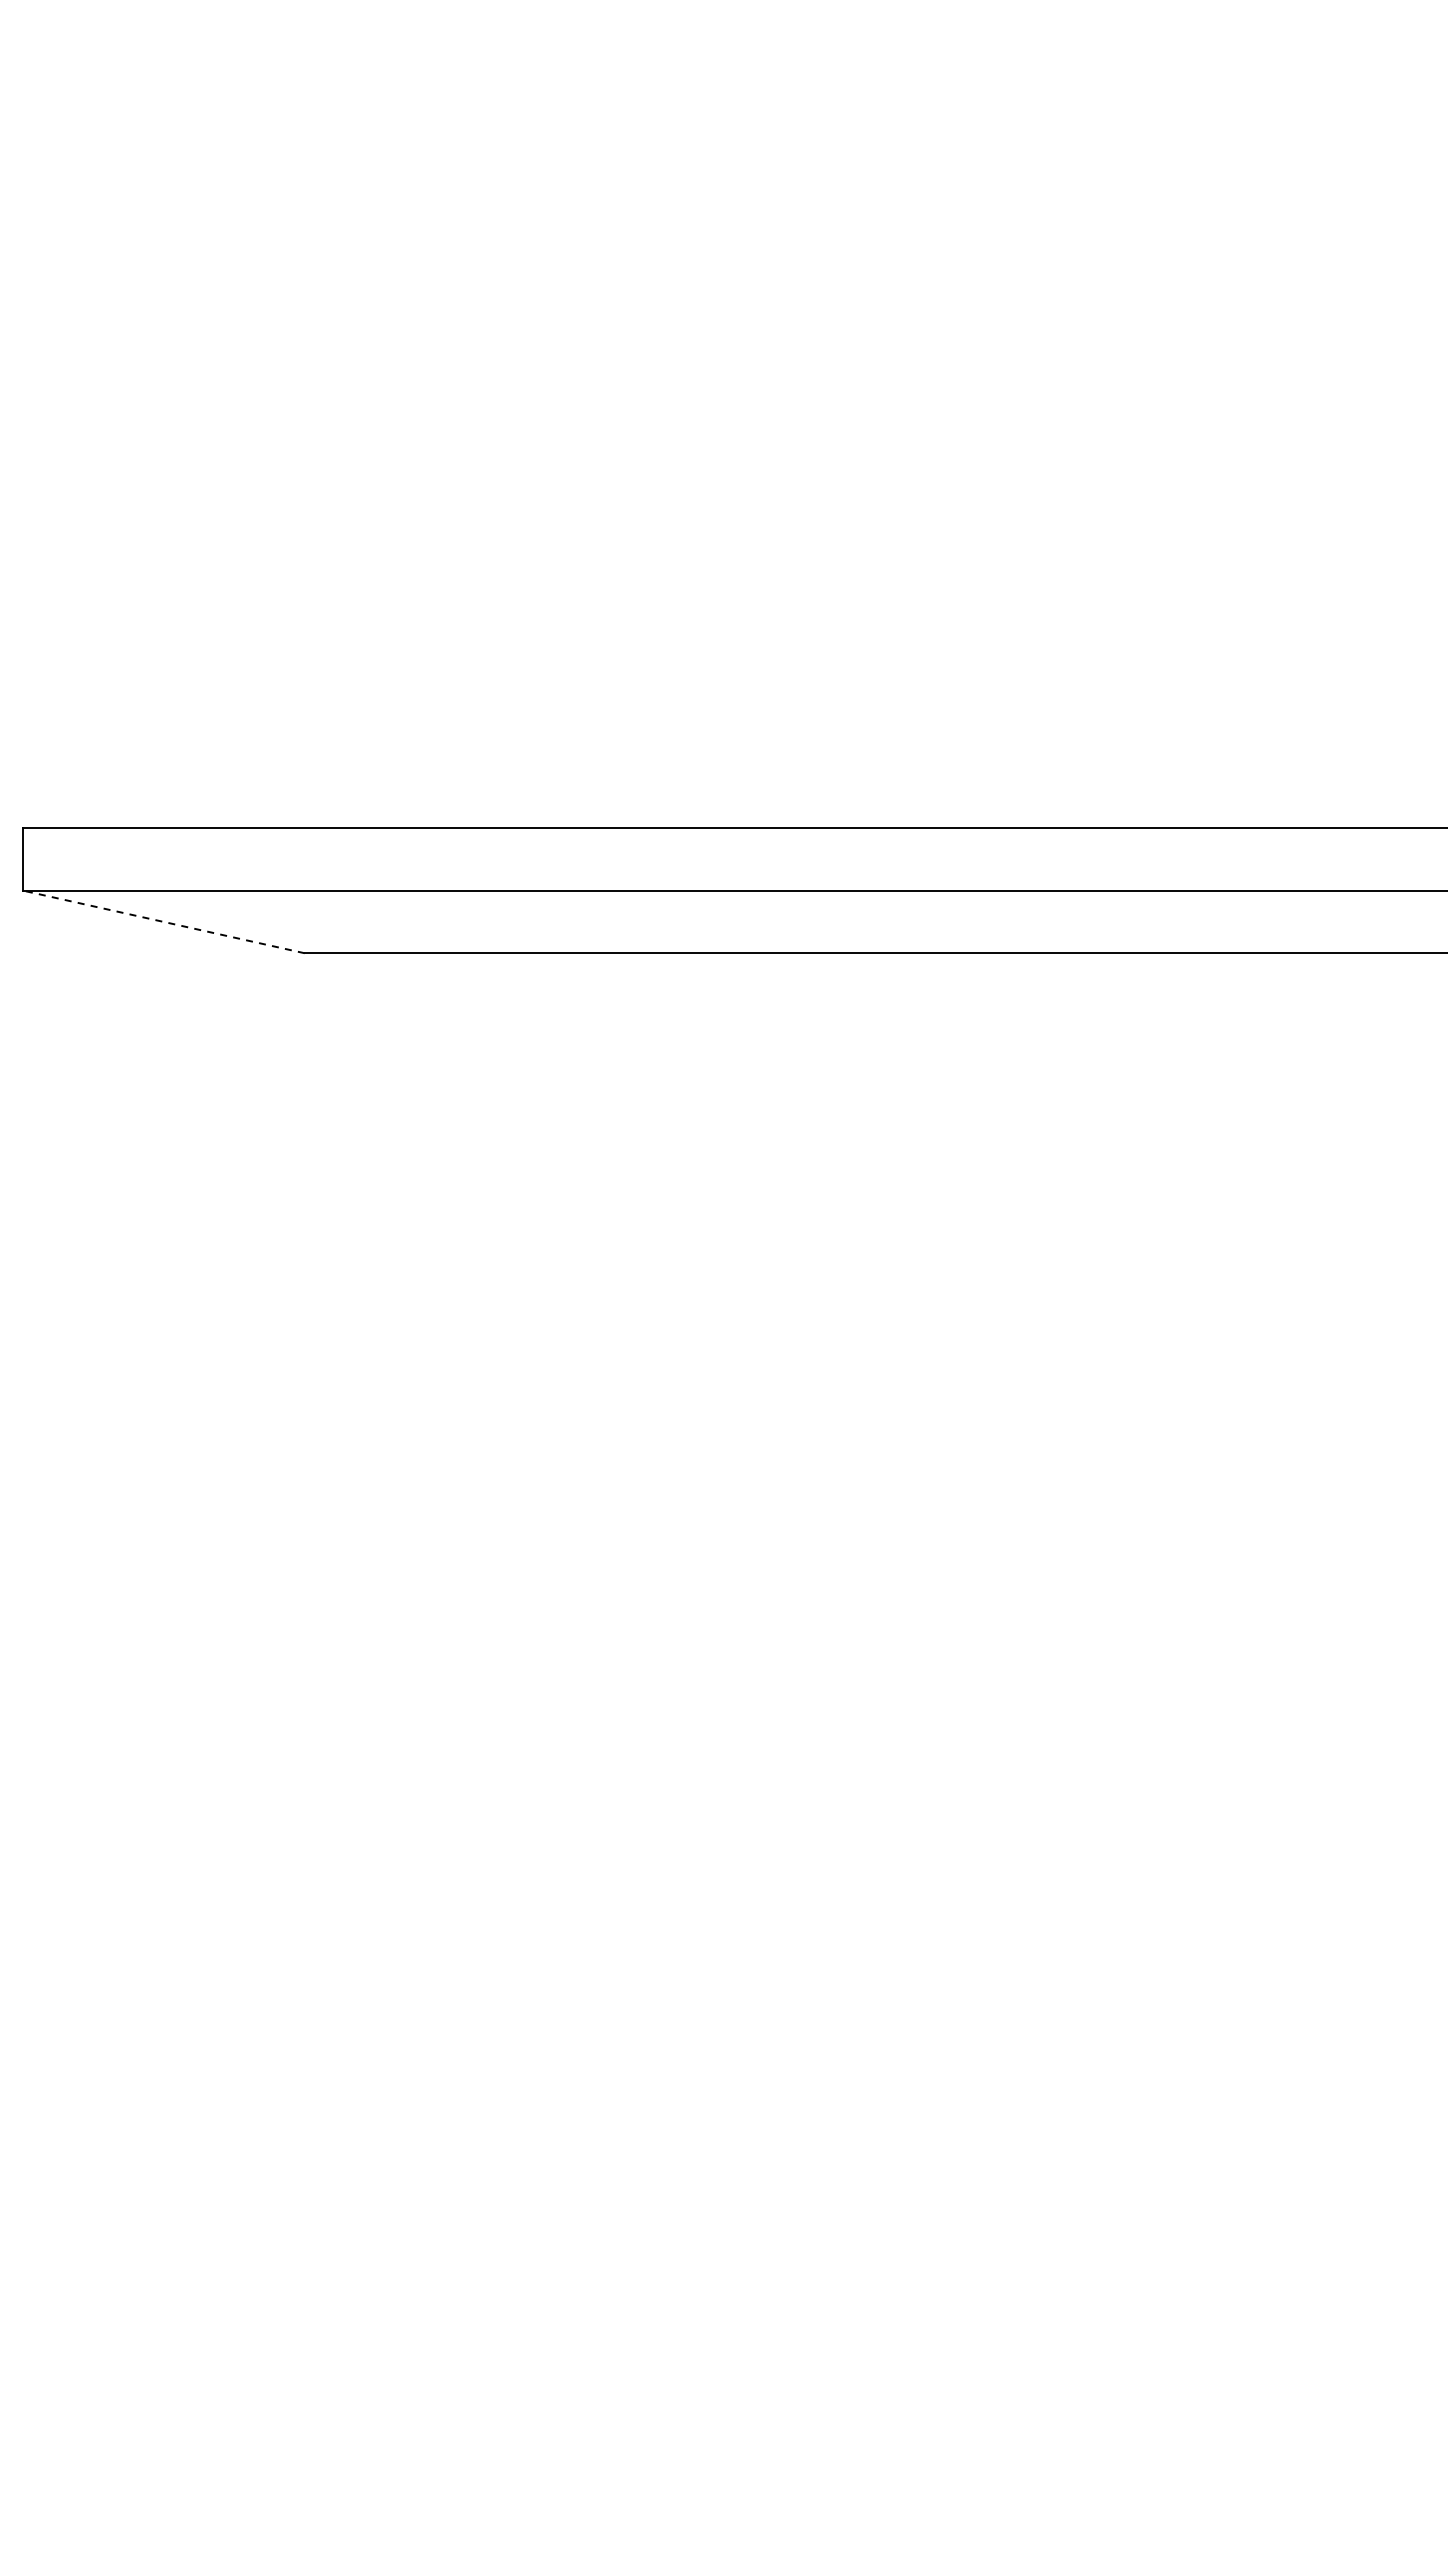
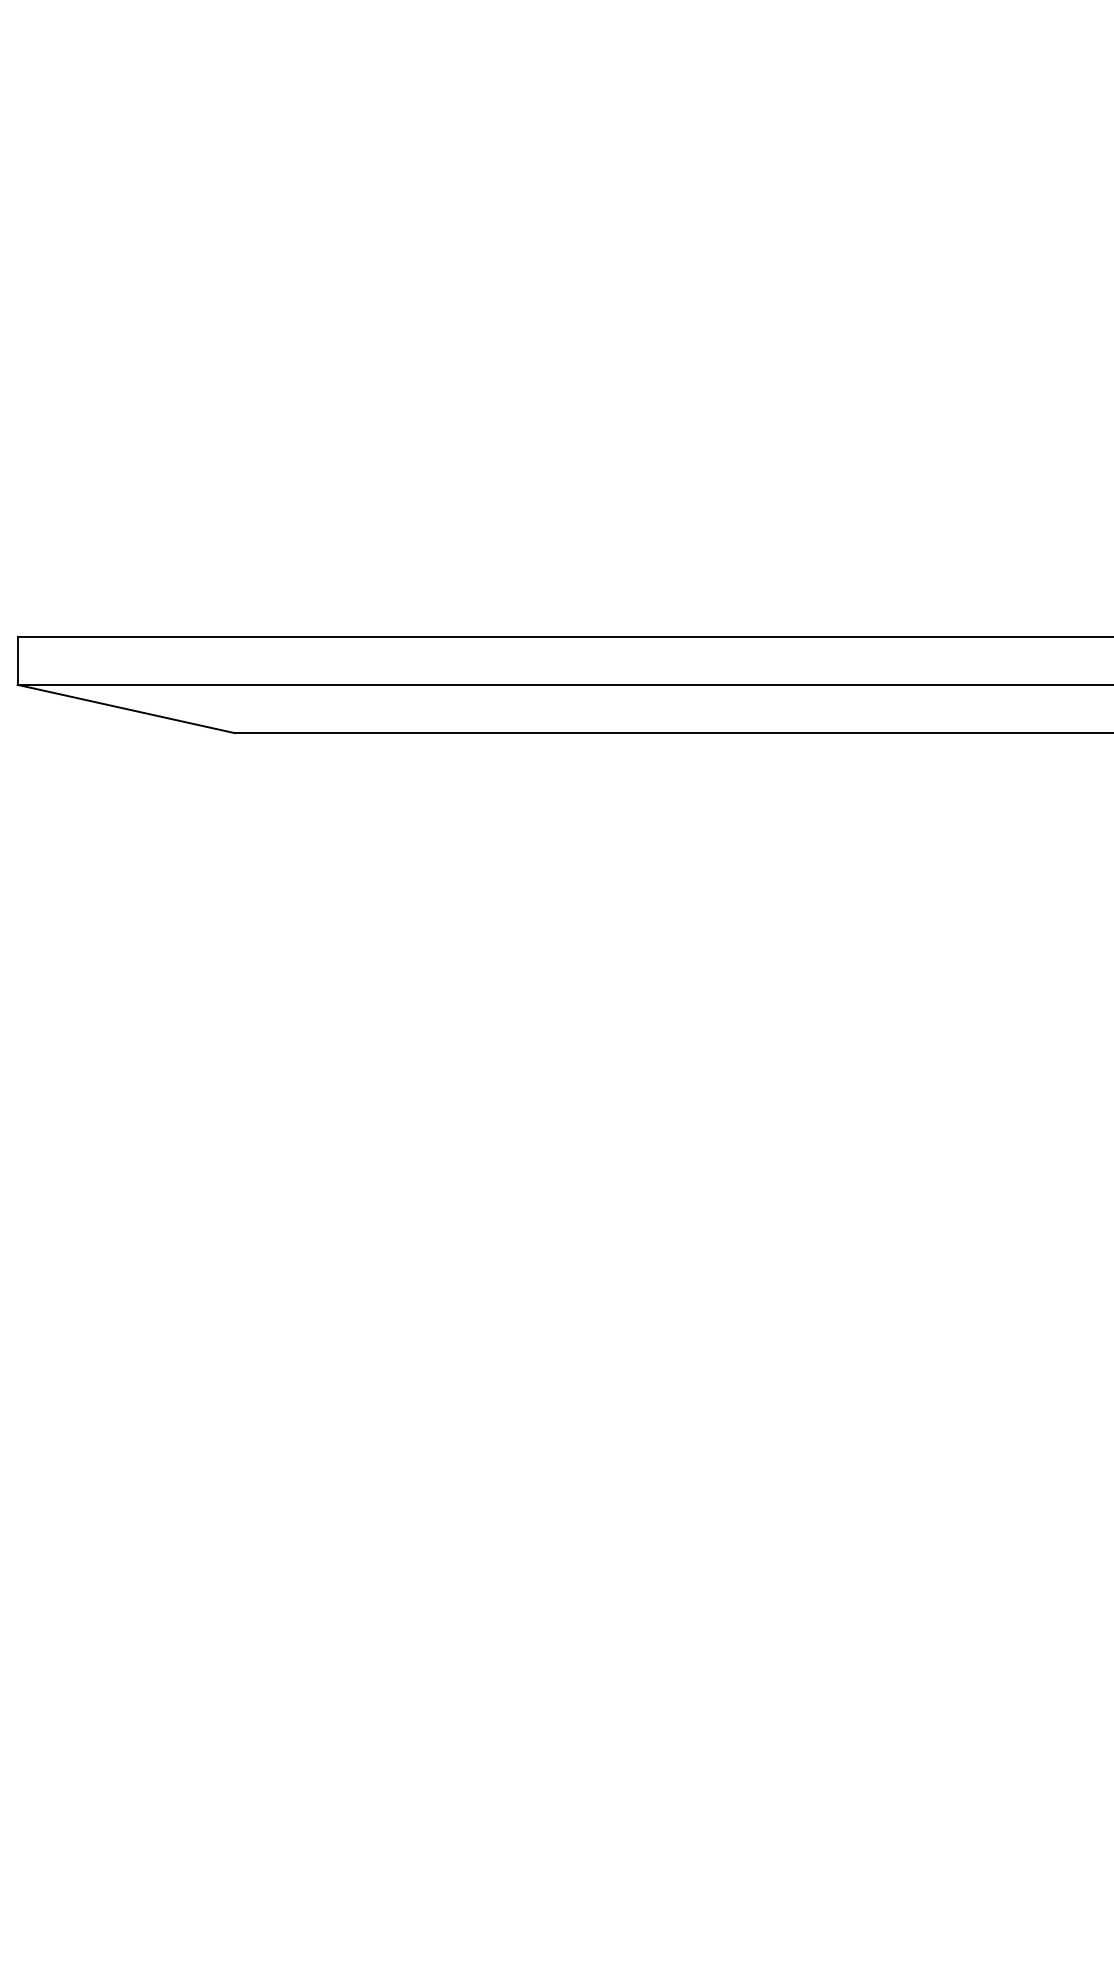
line: (163, 921) -> (125, 708), dashed -> solid

